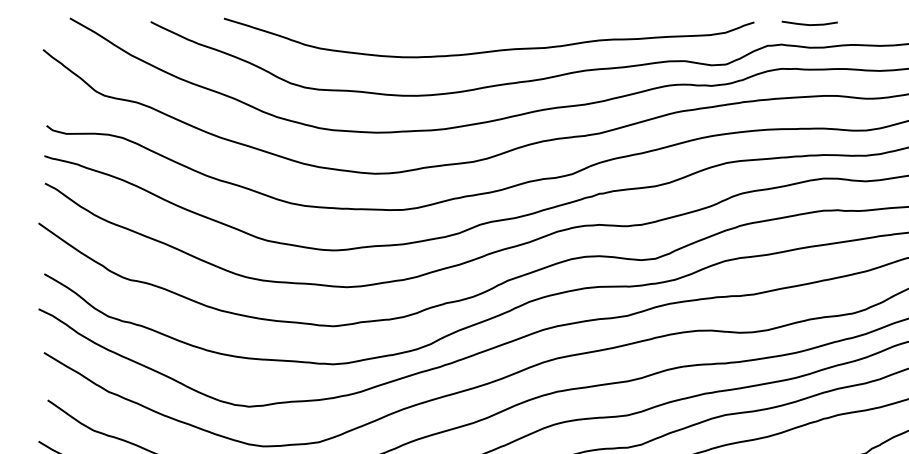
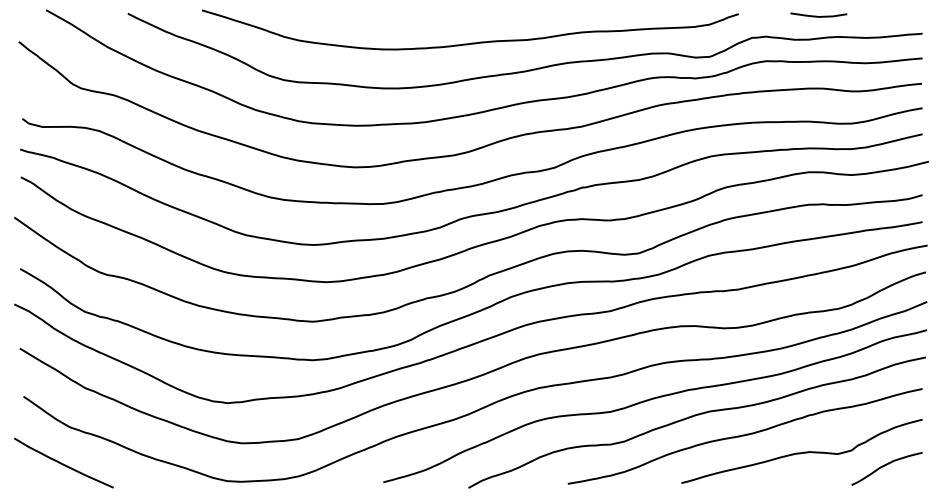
line: (808, 23) -> (817, 15), moved

